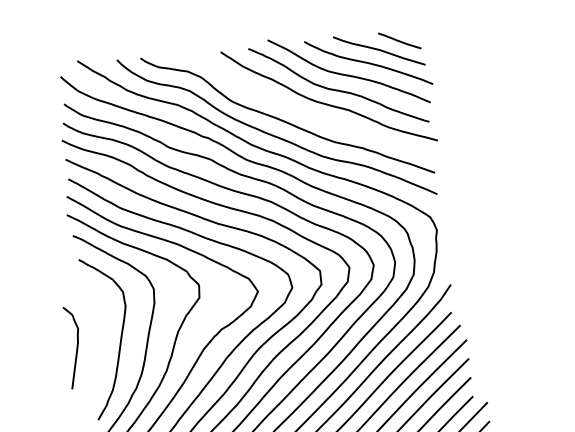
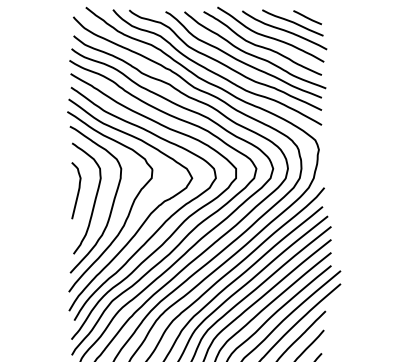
curve: (310, 113) -> (241, 60), added
curve: (75, 348) -> (77, 191), moved

